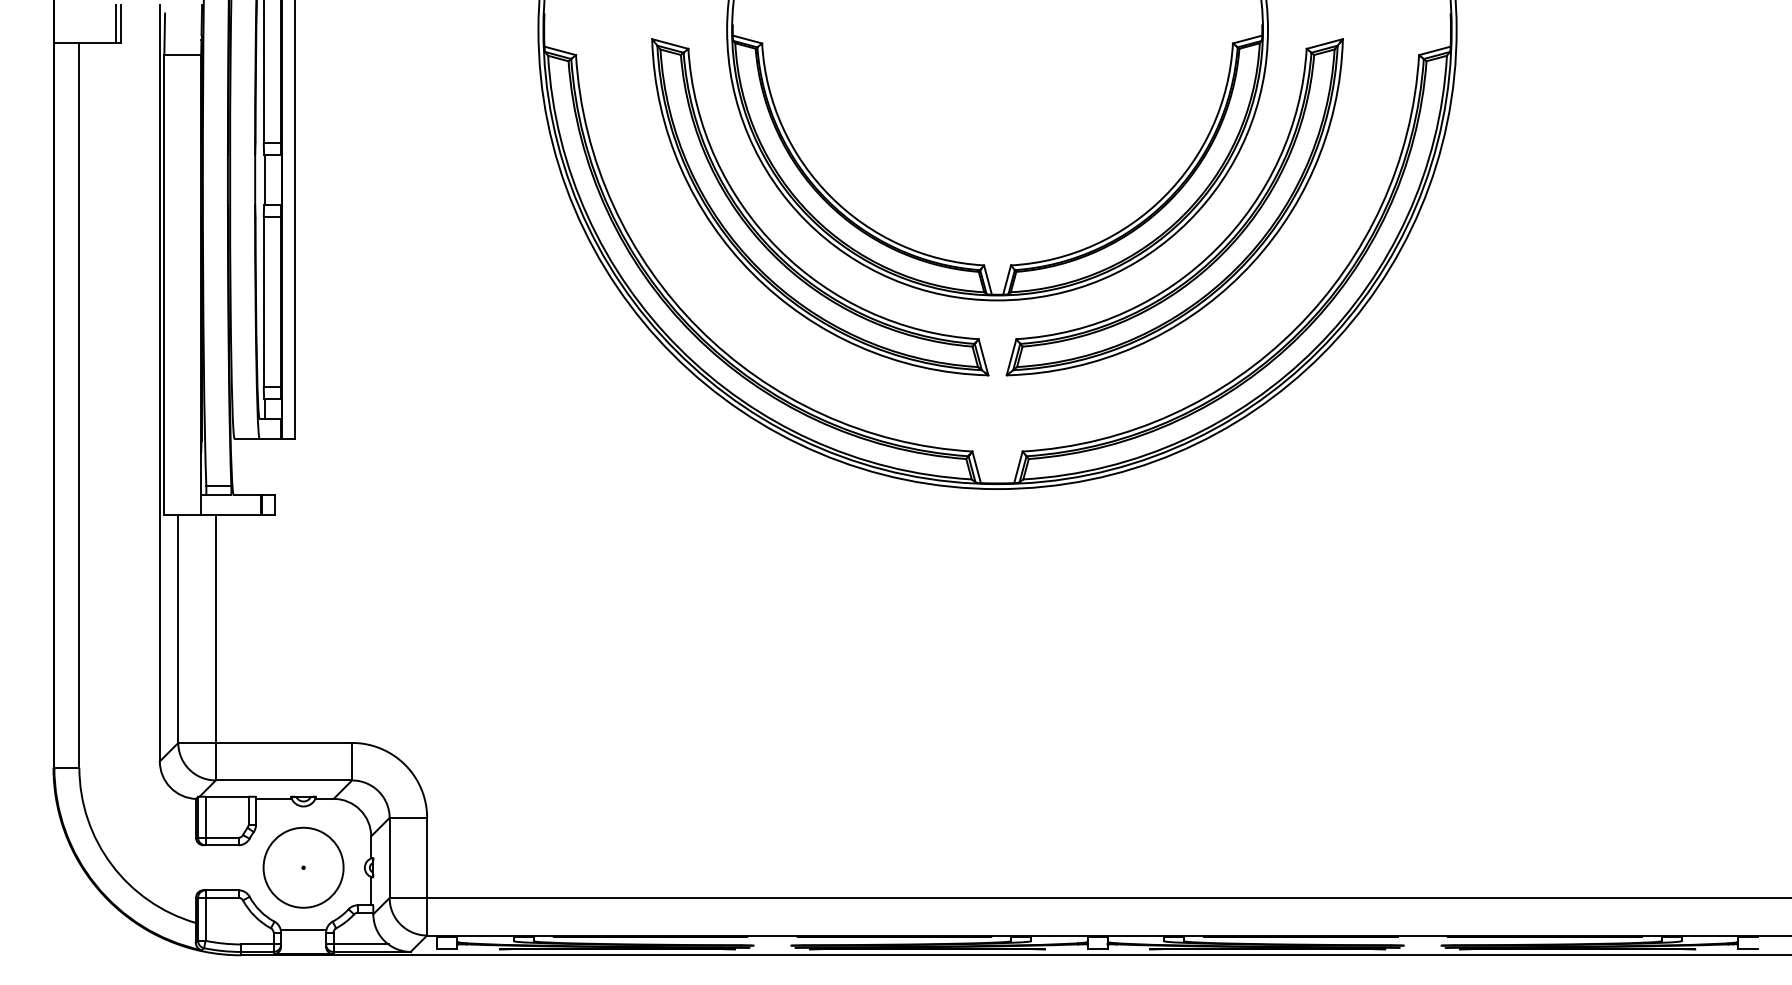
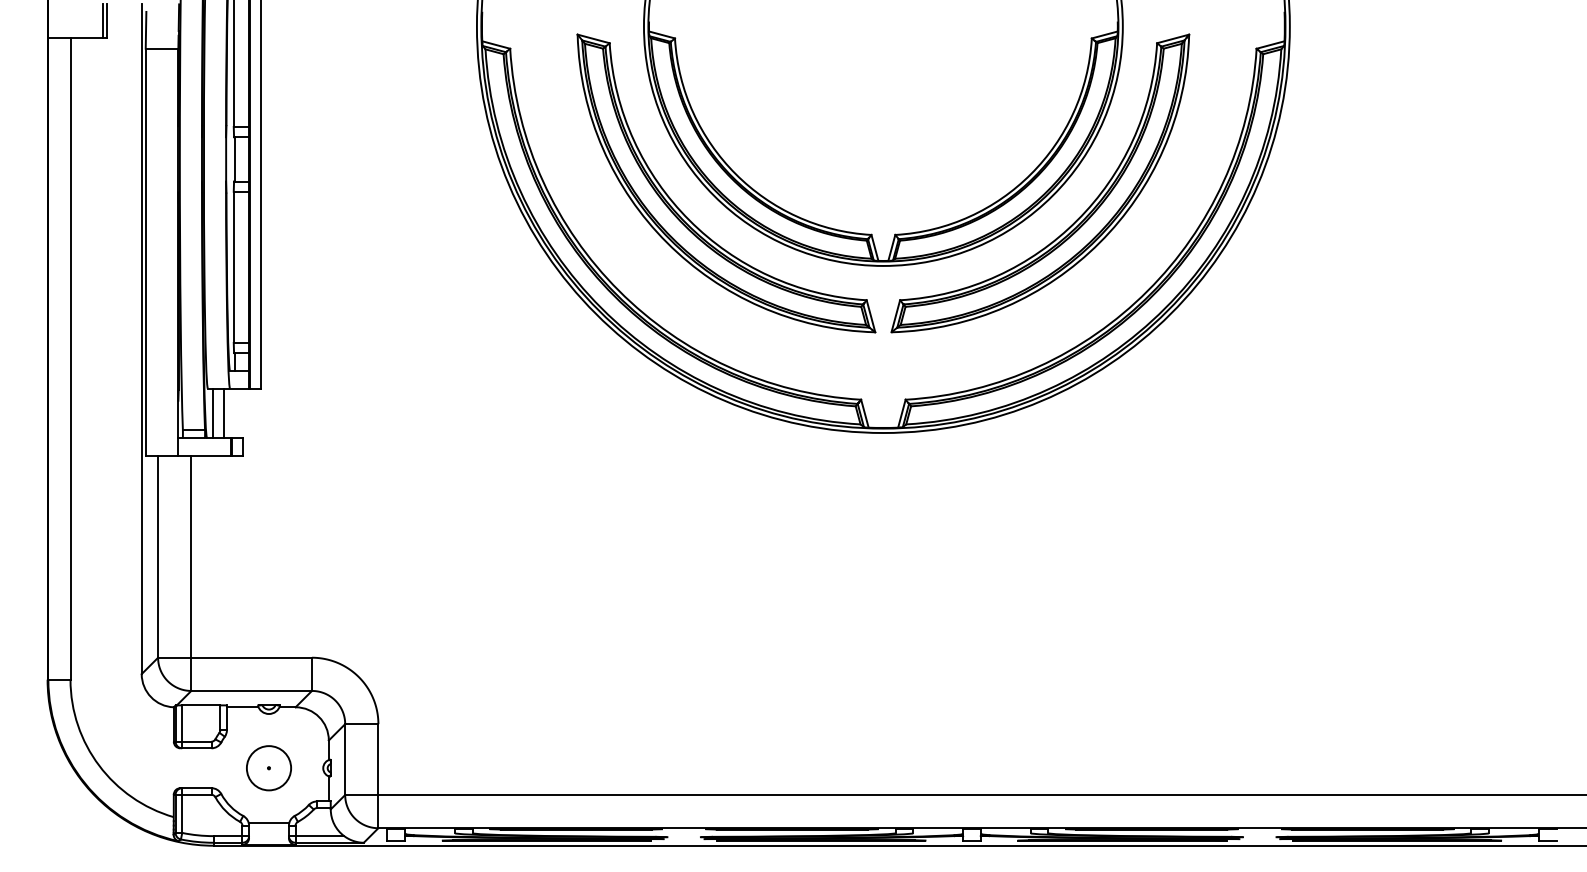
line: (240, 467) -> (213, 413), added
line: (253, 467) -> (224, 413), added
circle: (303, 868) -> (268, 768), size x0.62

